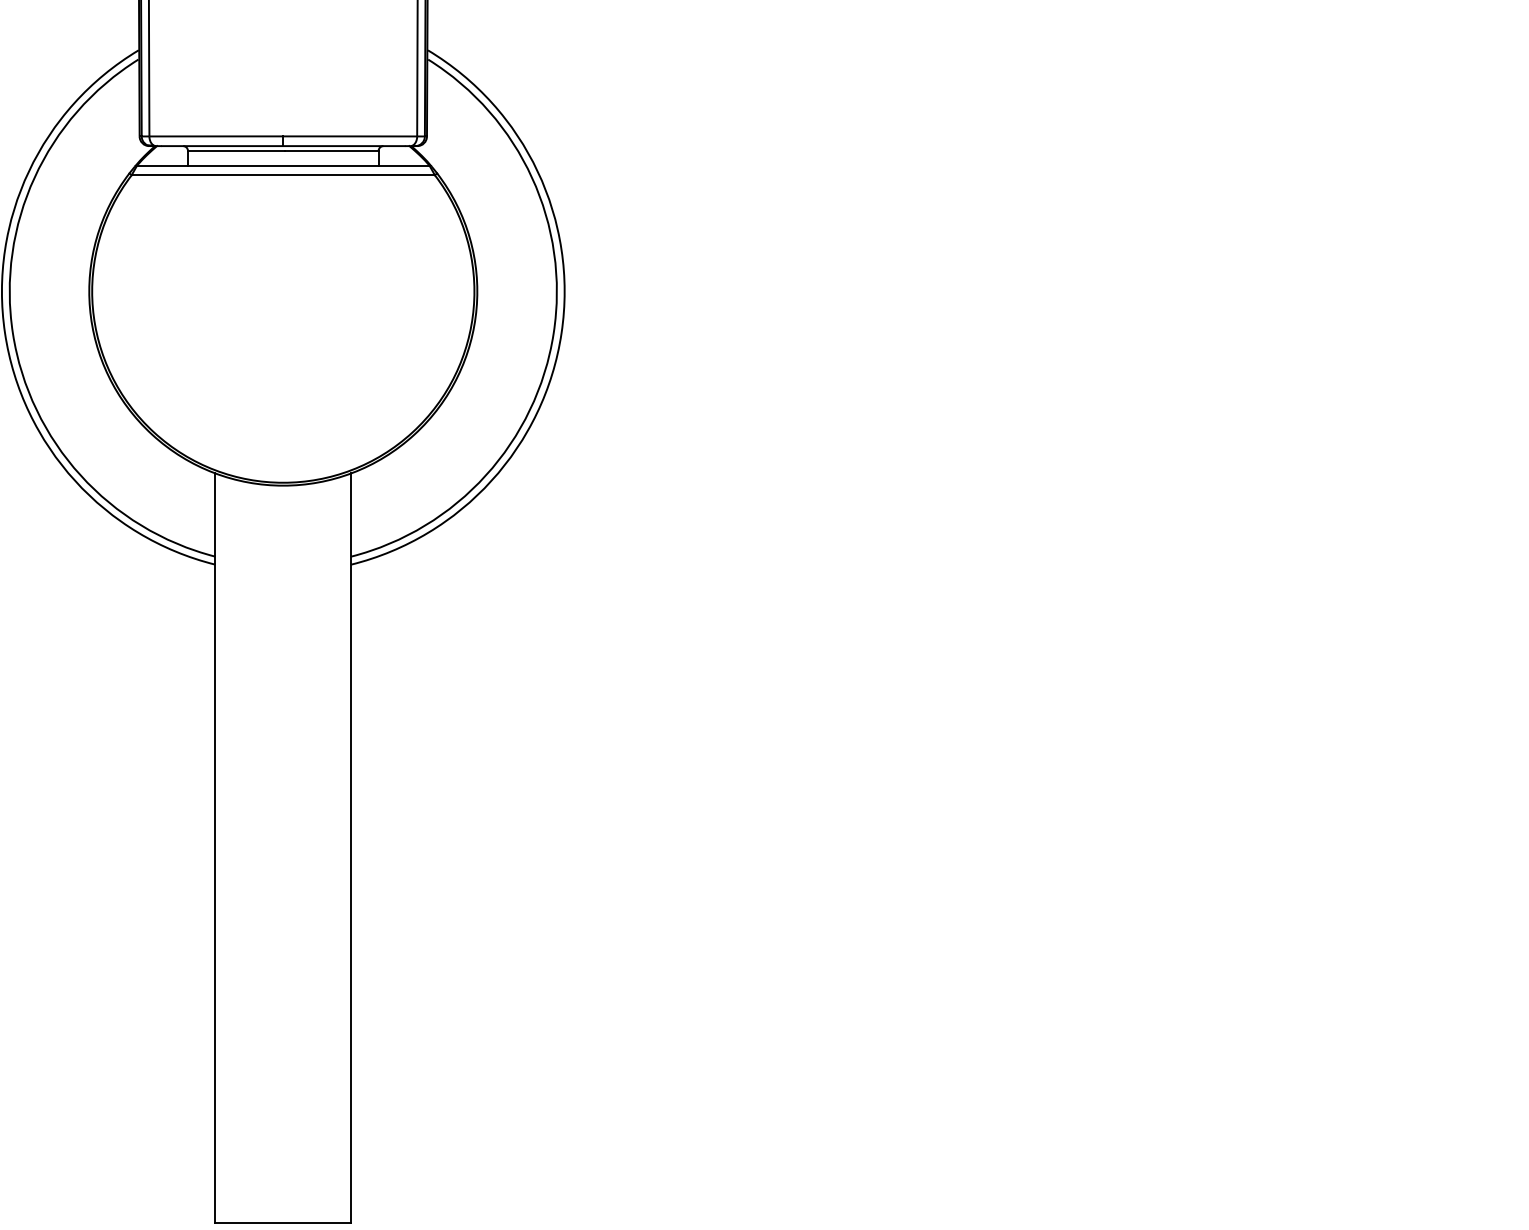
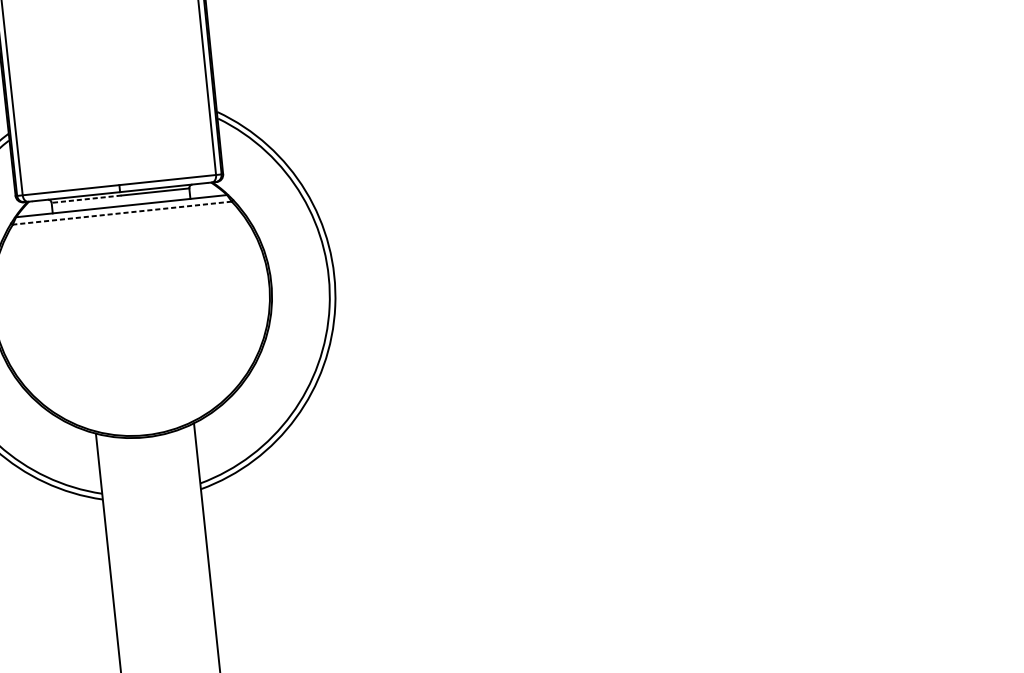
line: (235, 150) -> (85, 198), solid -> dashed
line: (283, 175) -> (122, 213), solid -> dashed

